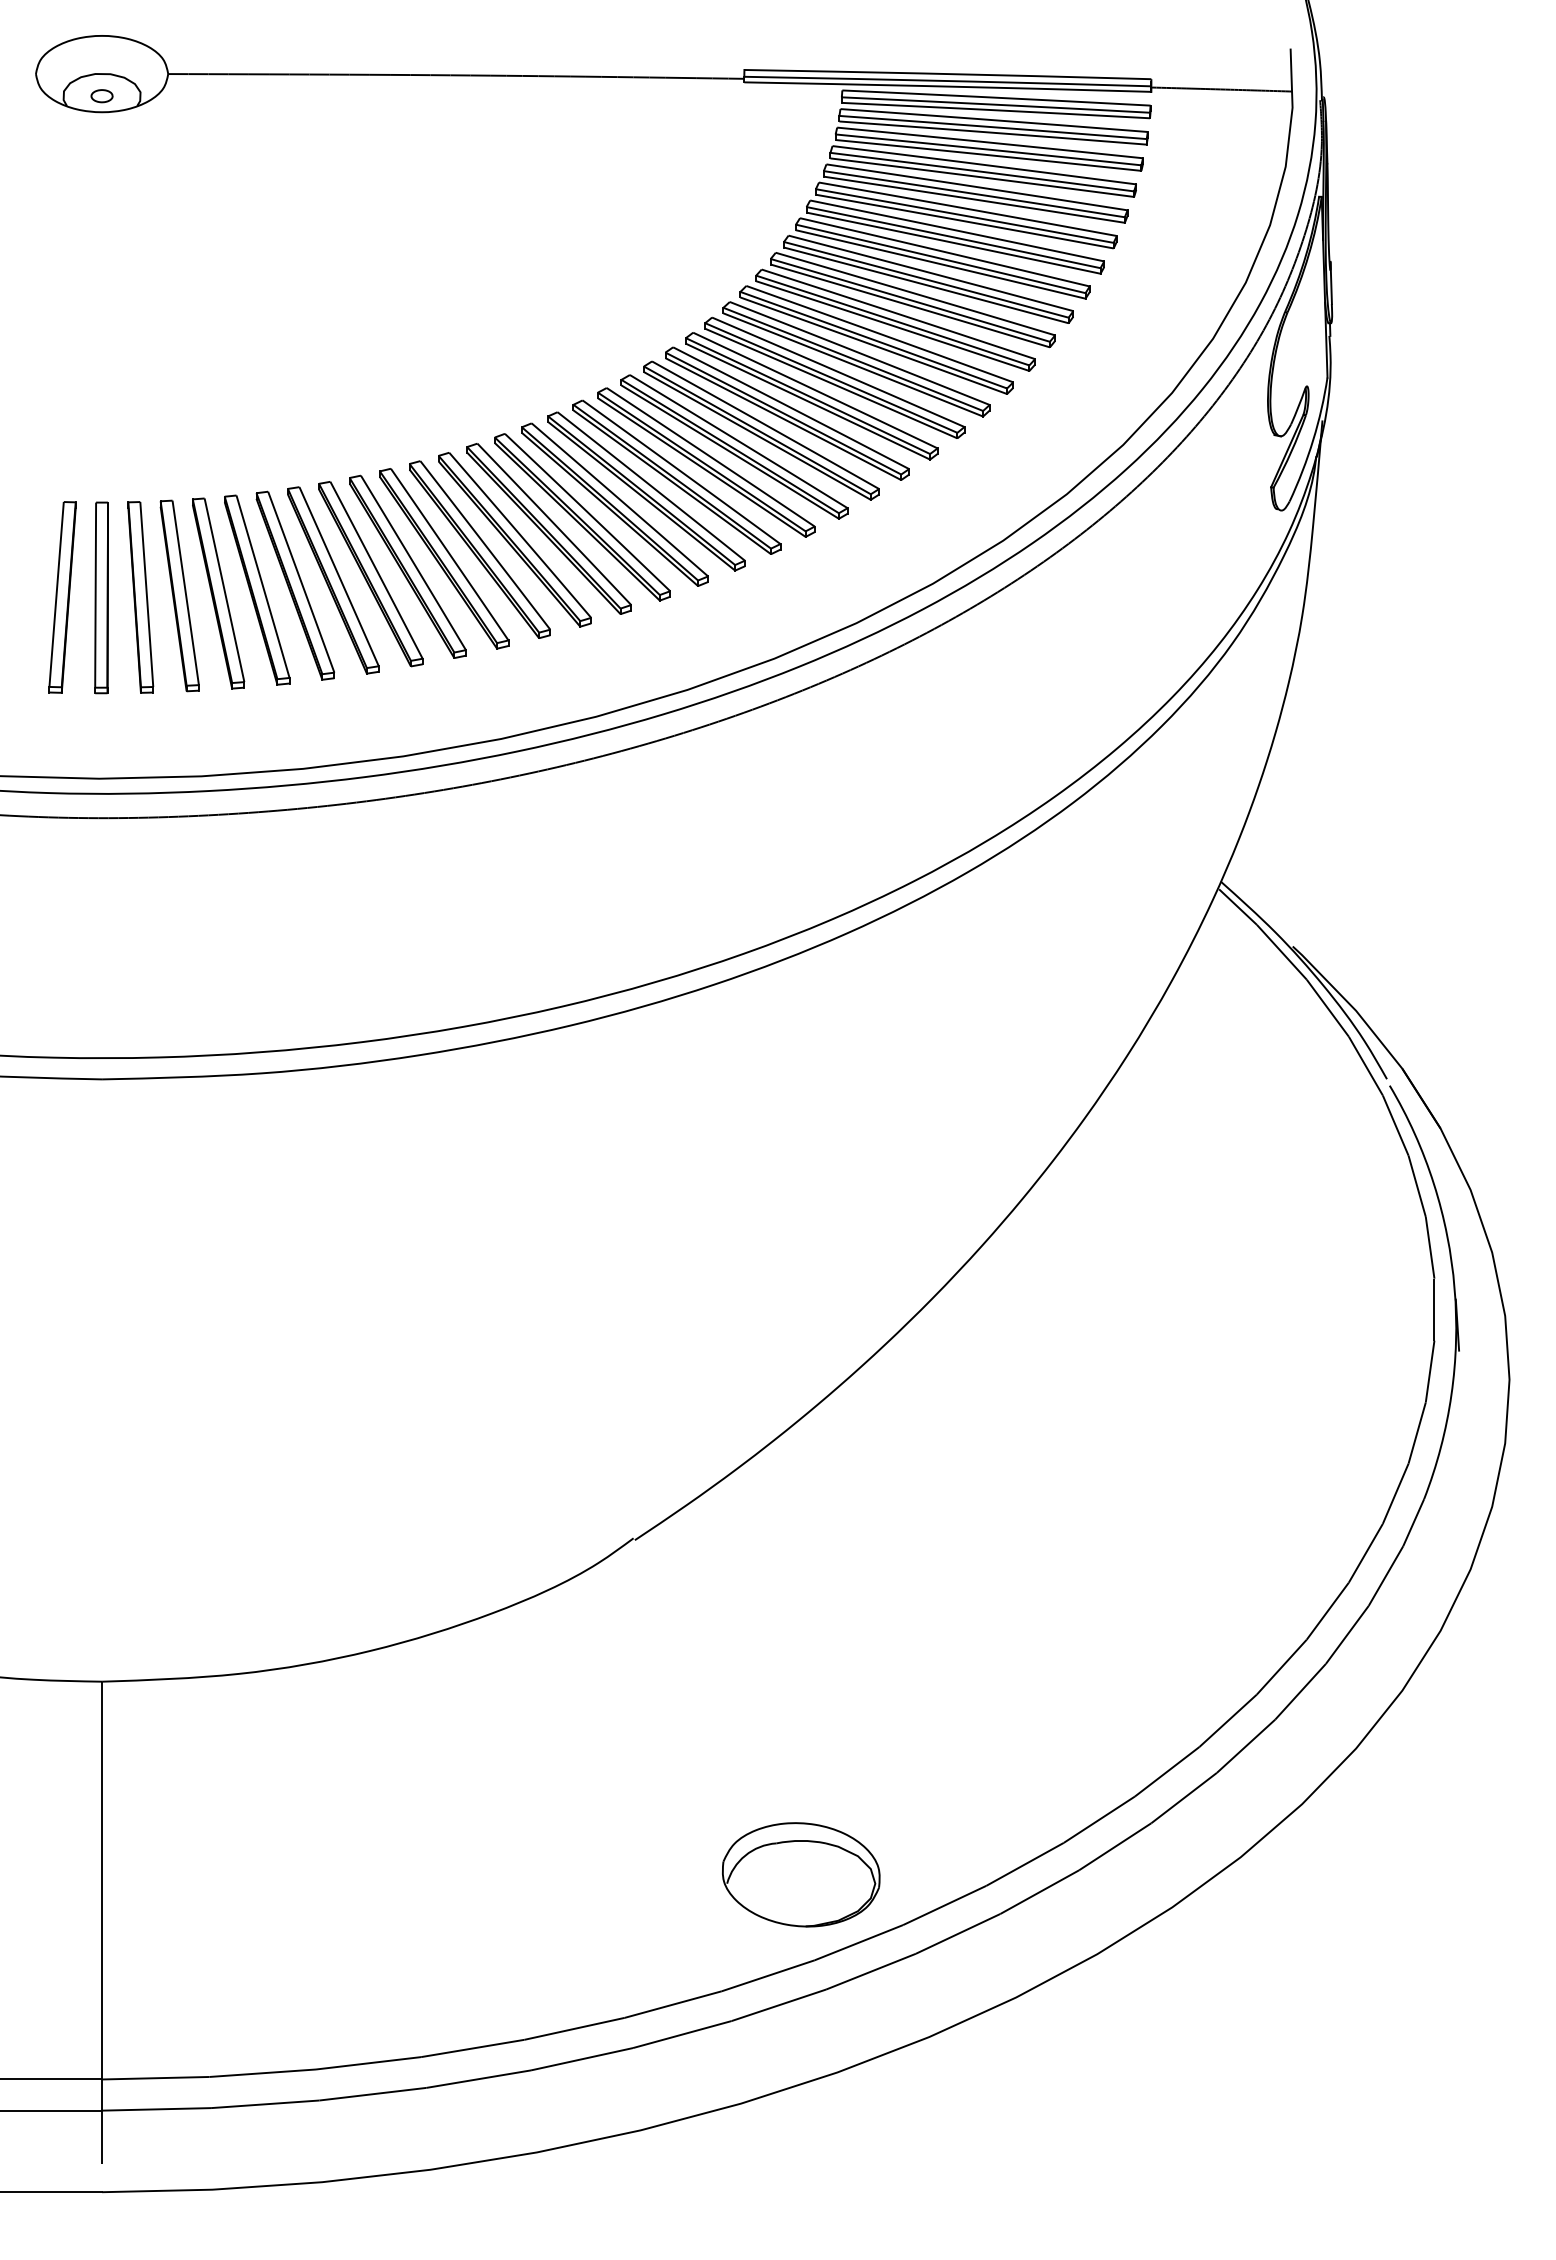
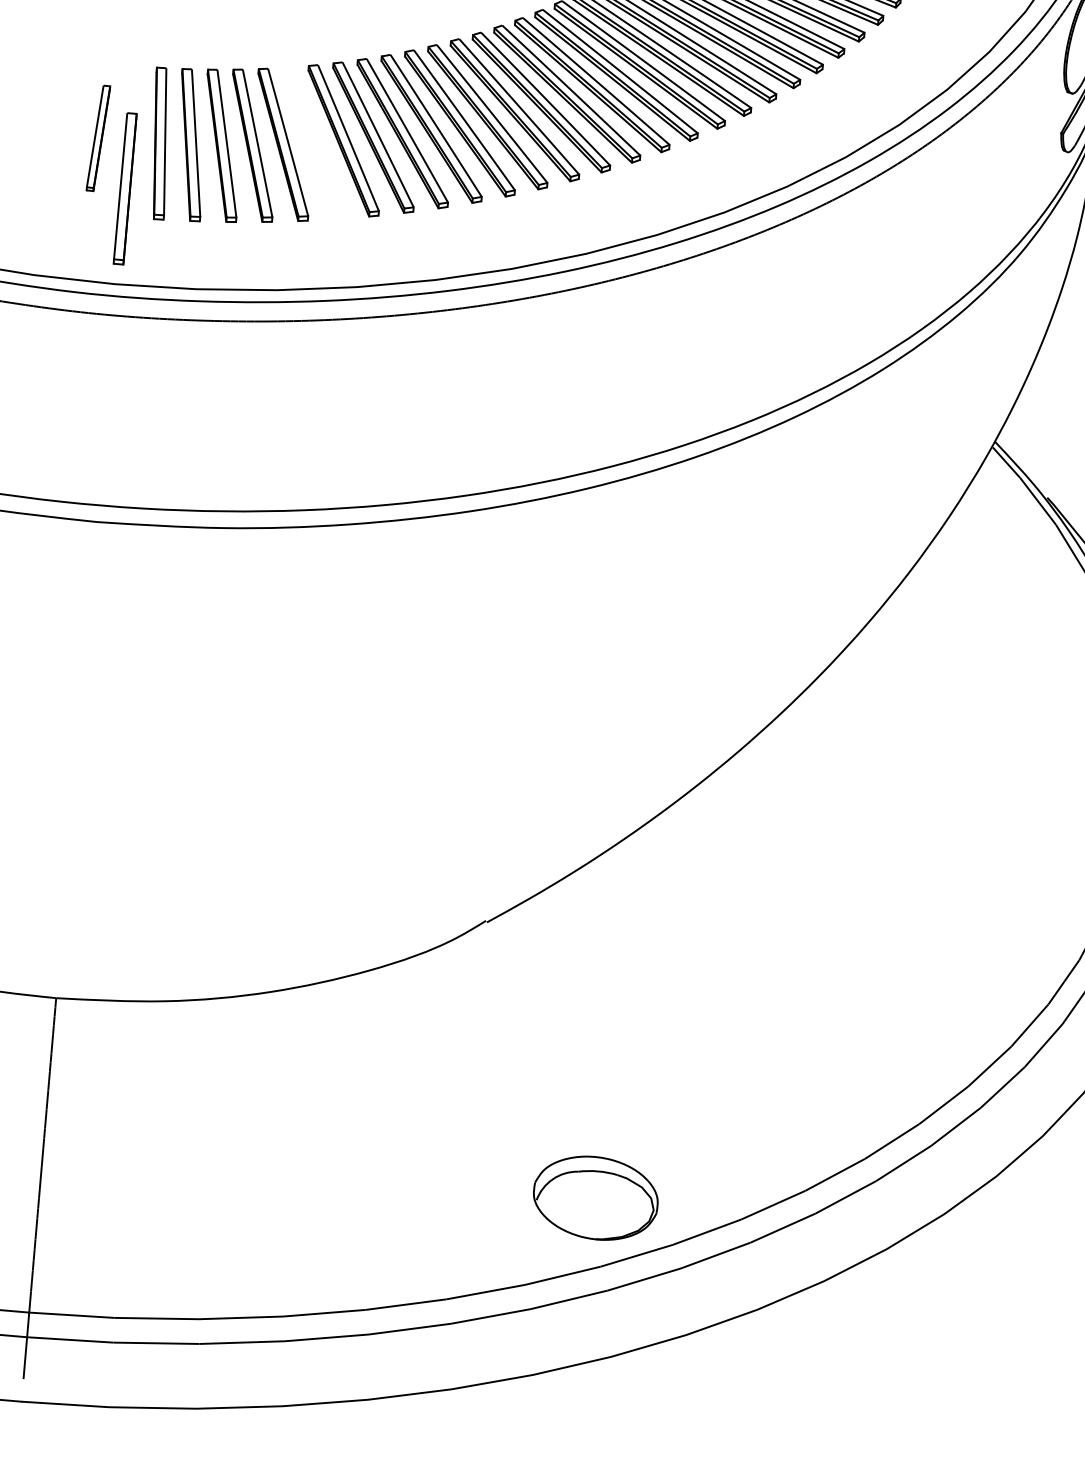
part: (333, 580) -> (313, 143), removed
part: (62, 597) -> (98, 138), size x0.7
part: (101, 597) -> (125, 188), moved

